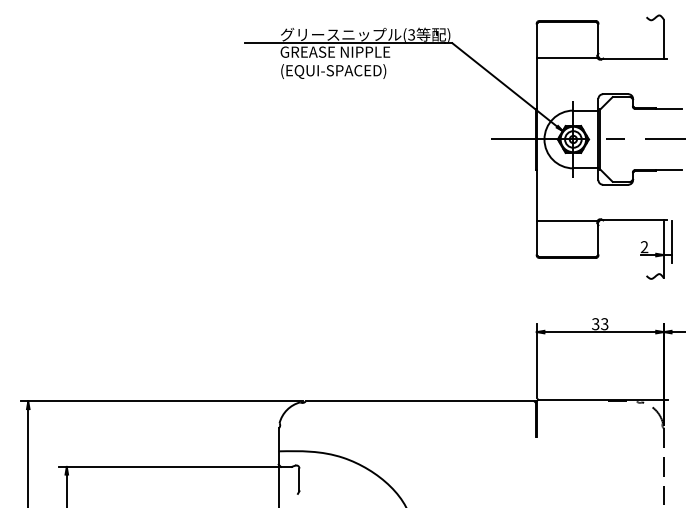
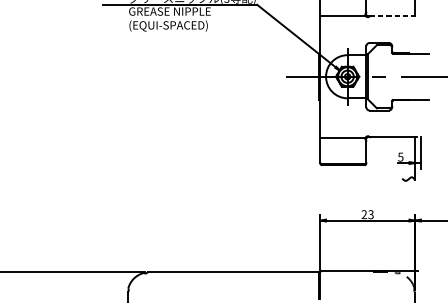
line: (635, 58) -> (394, 16), solid -> dashed
text: (644, 247) -> (400, 157), 2 -> 5
text: (595, 324) -> (364, 214), 33 -> 23

